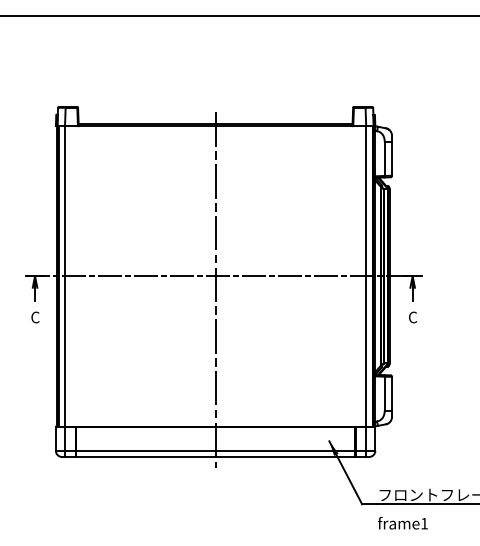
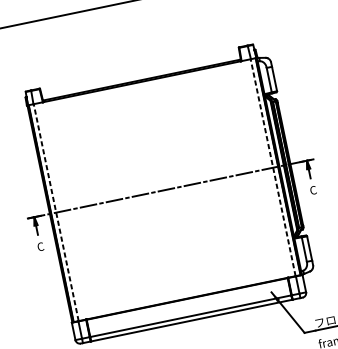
line: (65, 275) -> (56, 212), solid -> dashed
line: (365, 275) -> (272, 167), solid -> dashed
line: (215, 290) -> (166, 200), removed

